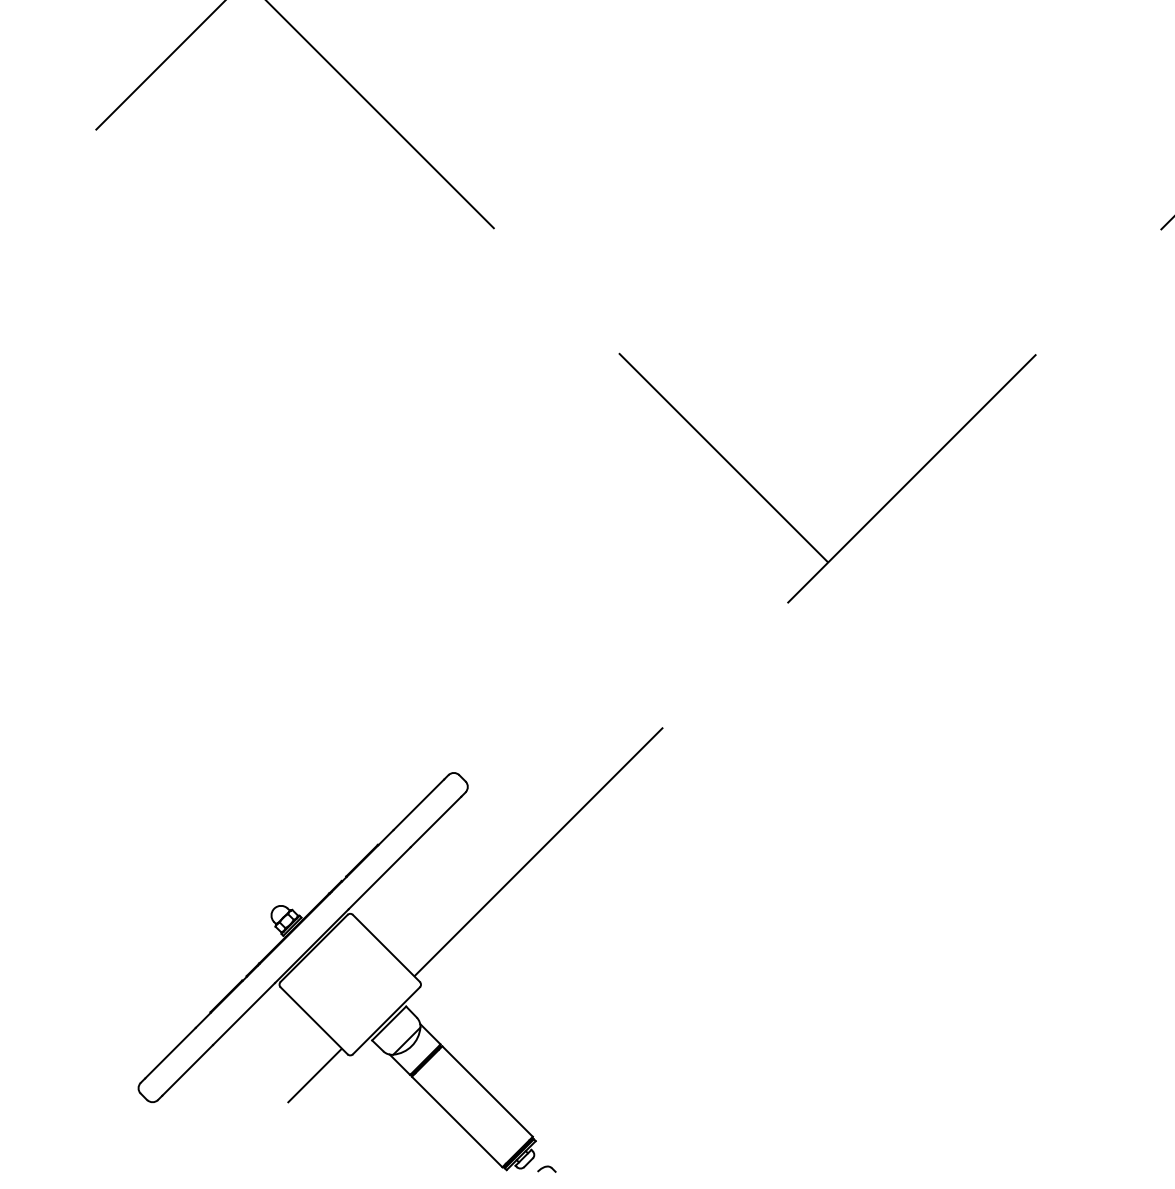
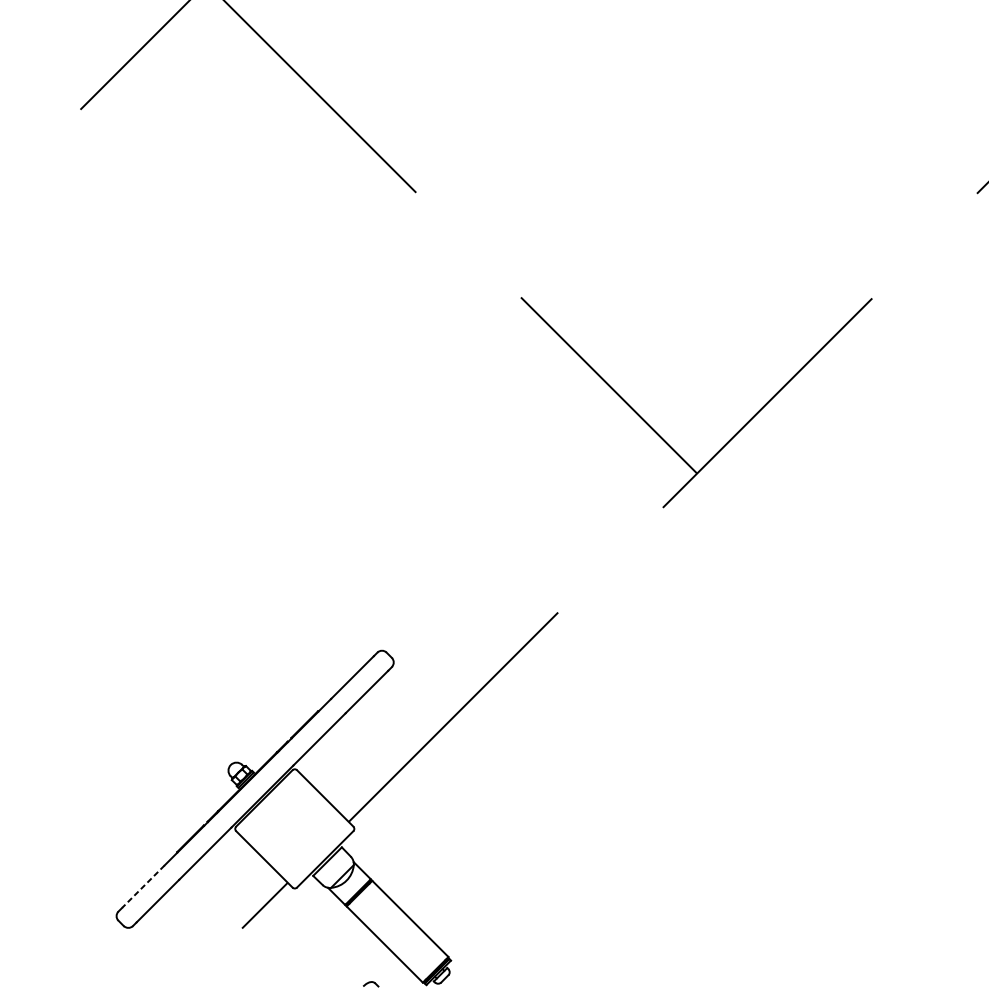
line: (170, 1053) -> (143, 886), solid -> dashed
part: (546, 1168) -> (370, 983), moved

